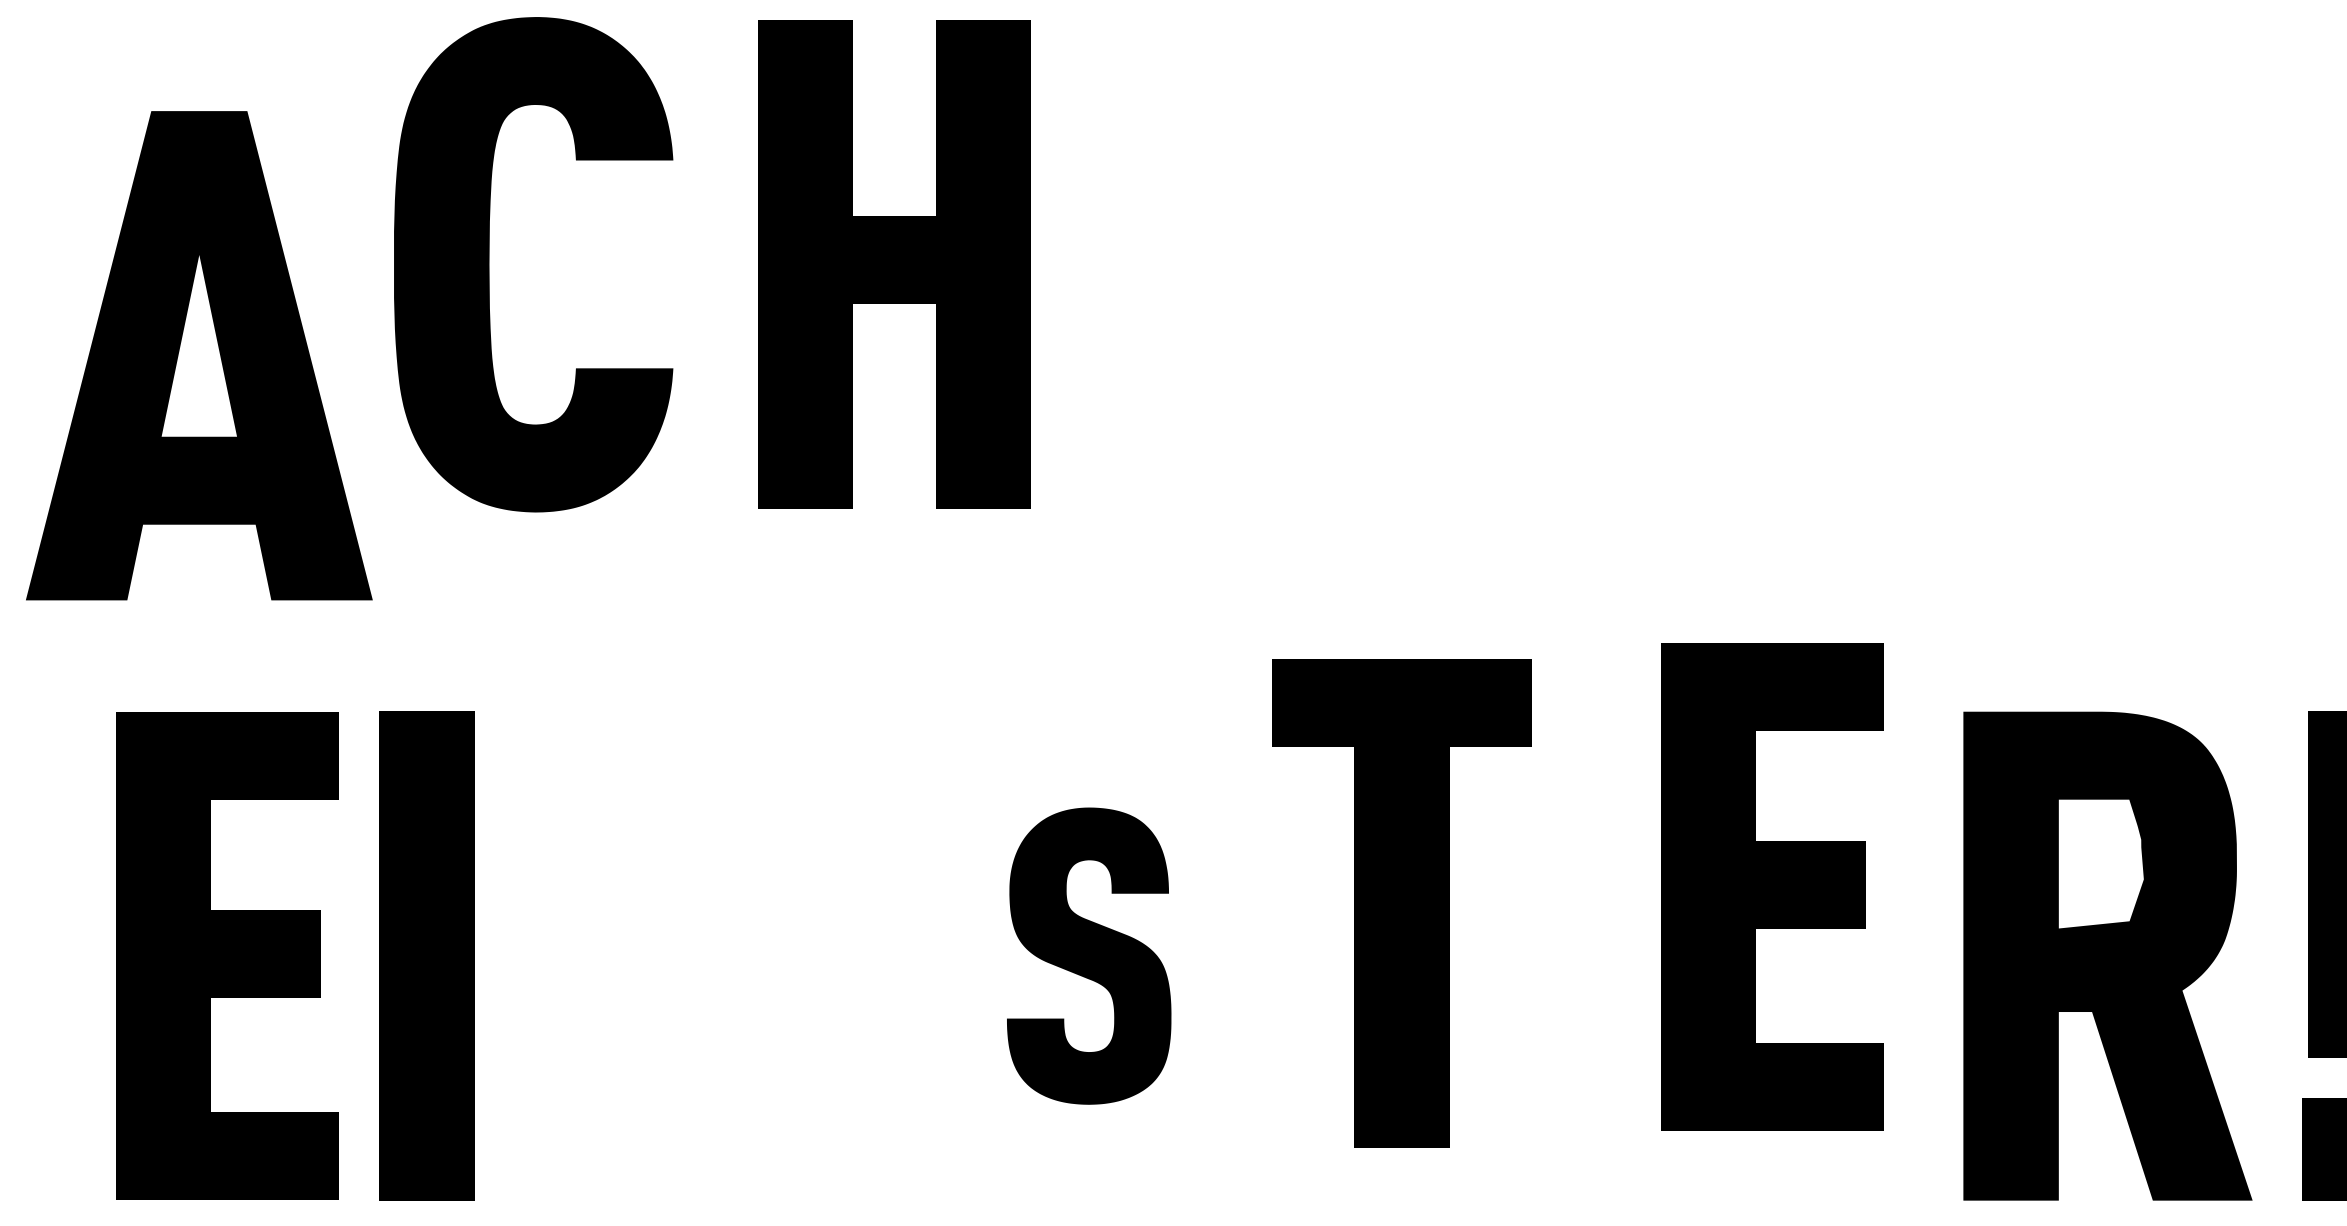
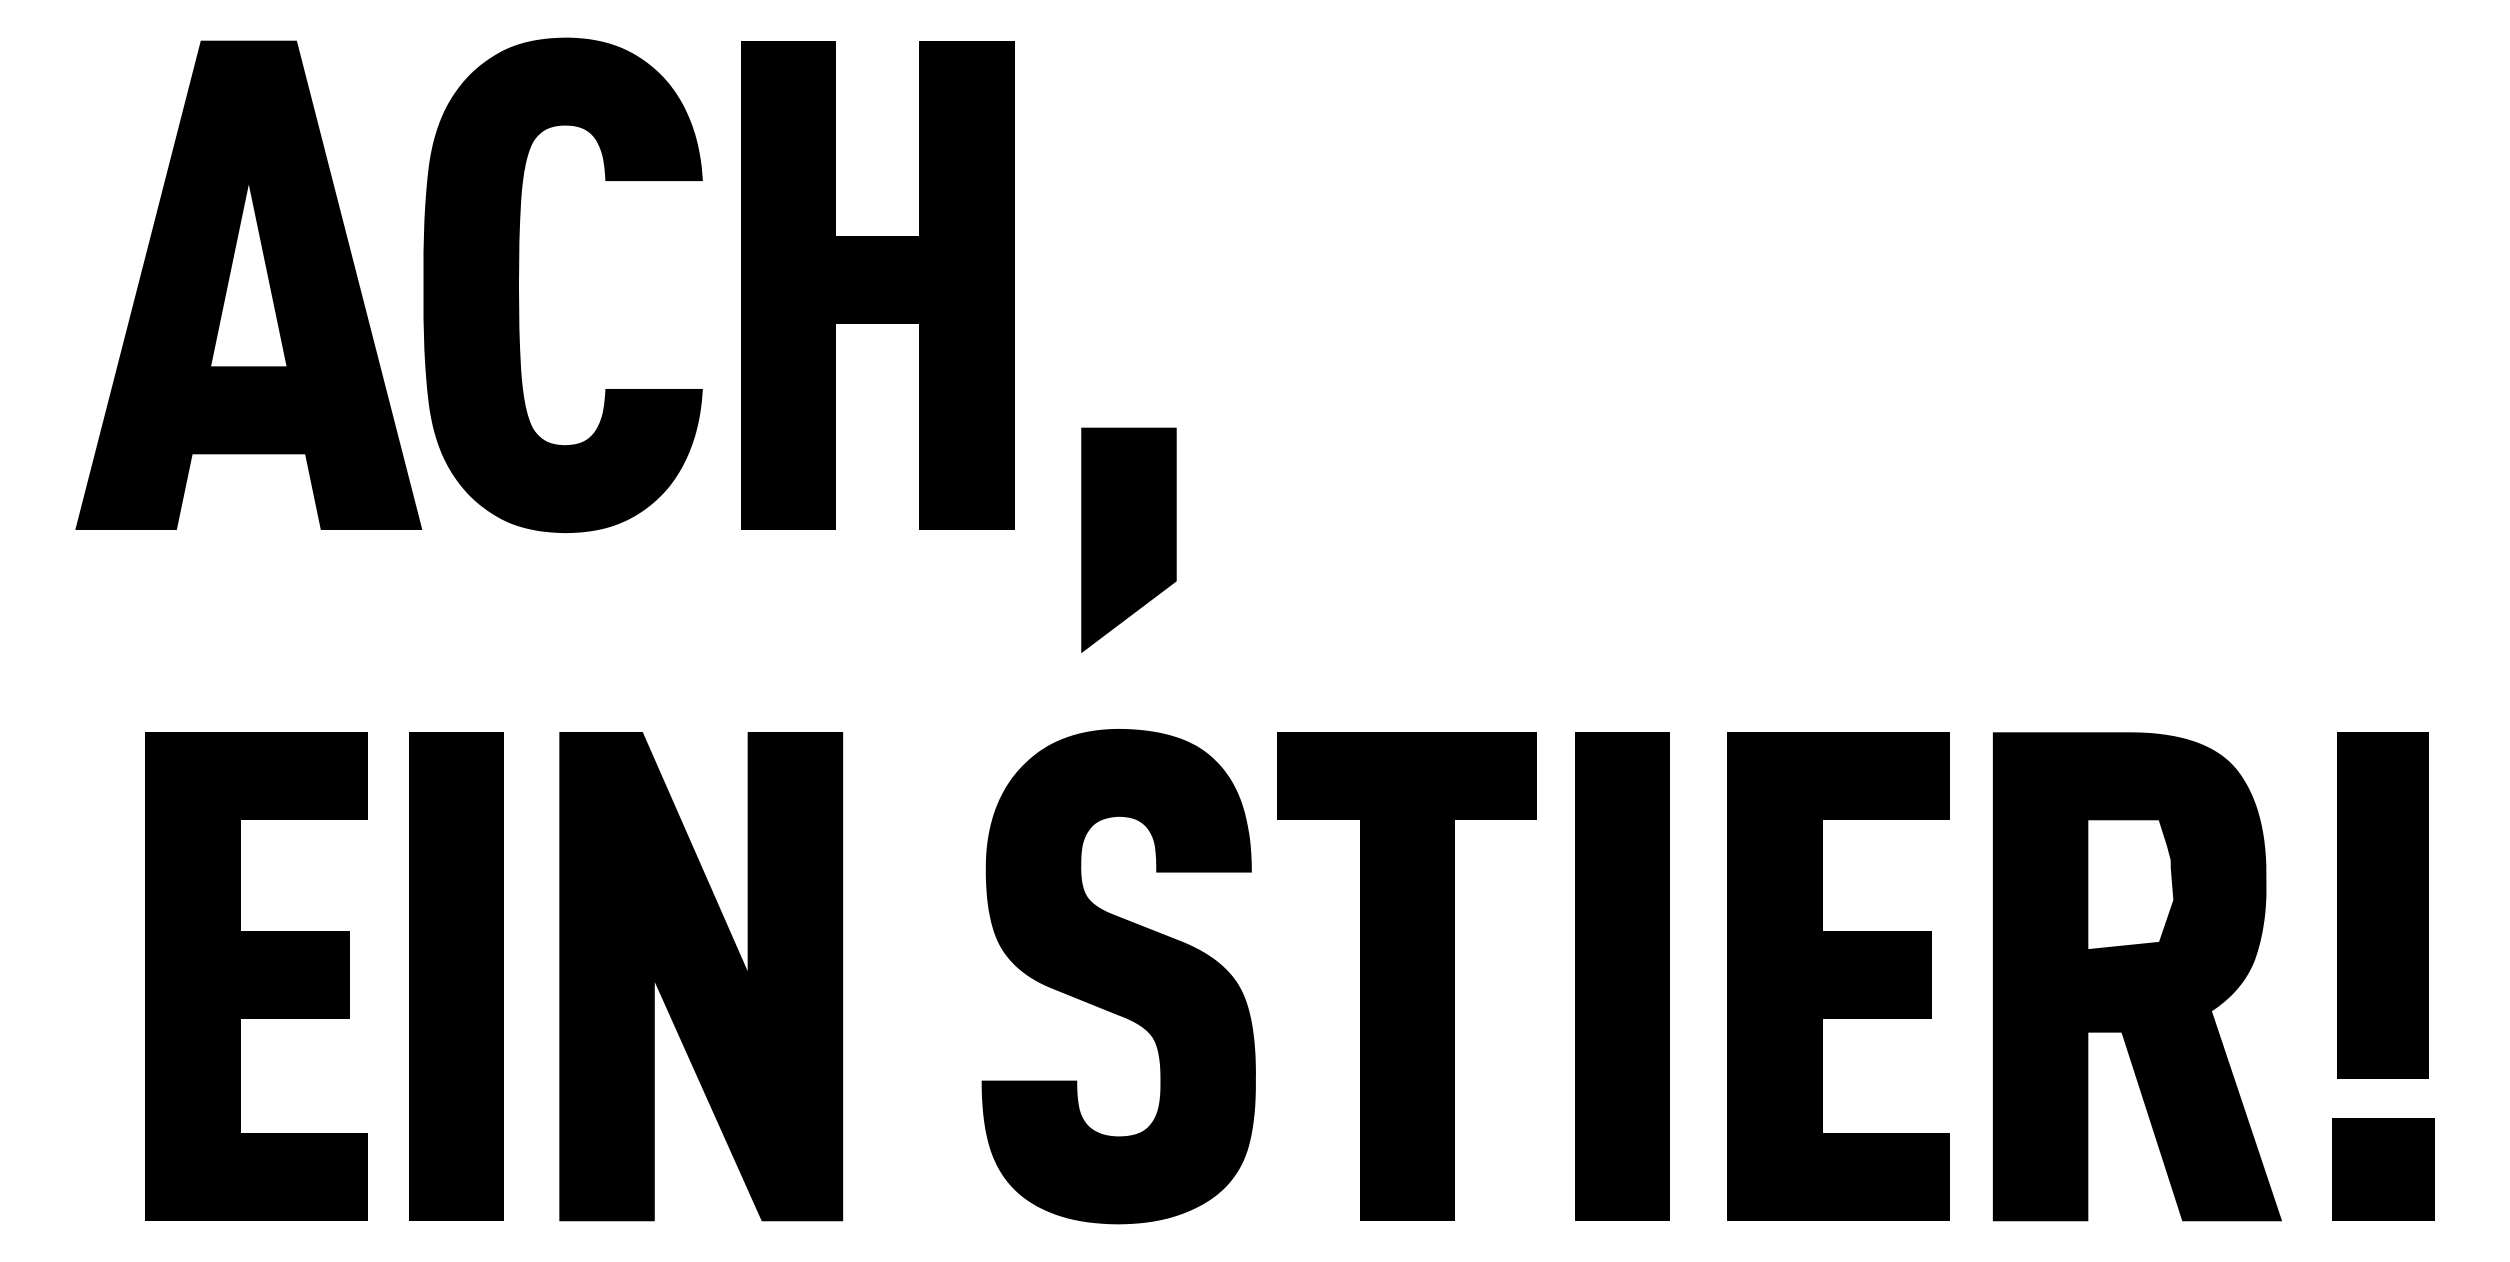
part: (894, 264) -> (877, 285), moved
part: (199, 354) -> (248, 284), moved
fill: (1099, 519) -> (1128, 540), added
part: (1772, 886) -> (1838, 976), moved
part: (1401, 902) -> (1406, 976), moved
fill: (672, 955) -> (701, 976), added
part: (1089, 955) -> (1118, 976), size x1.67
part: (1593, 955) -> (1622, 976), added

